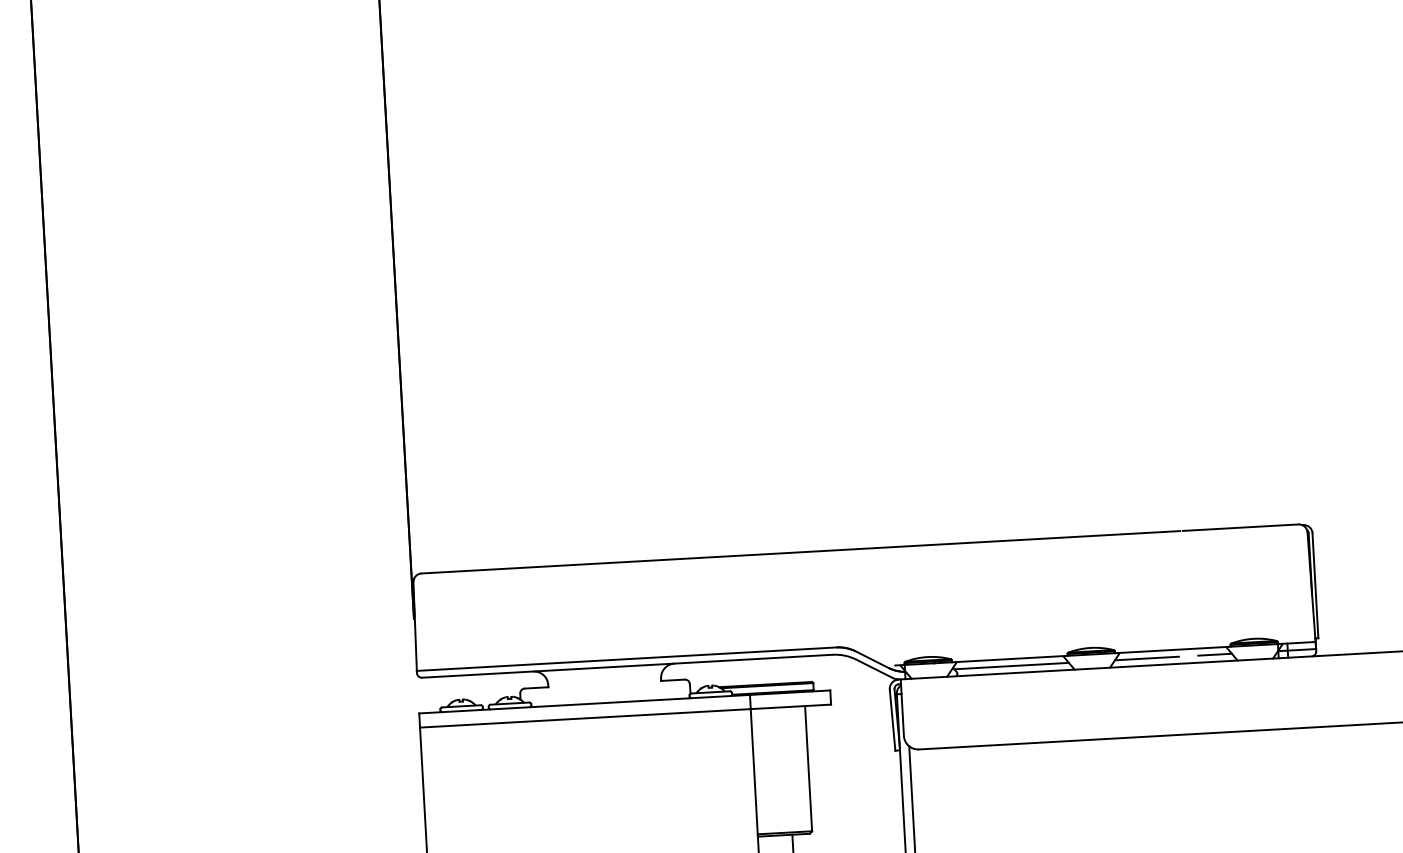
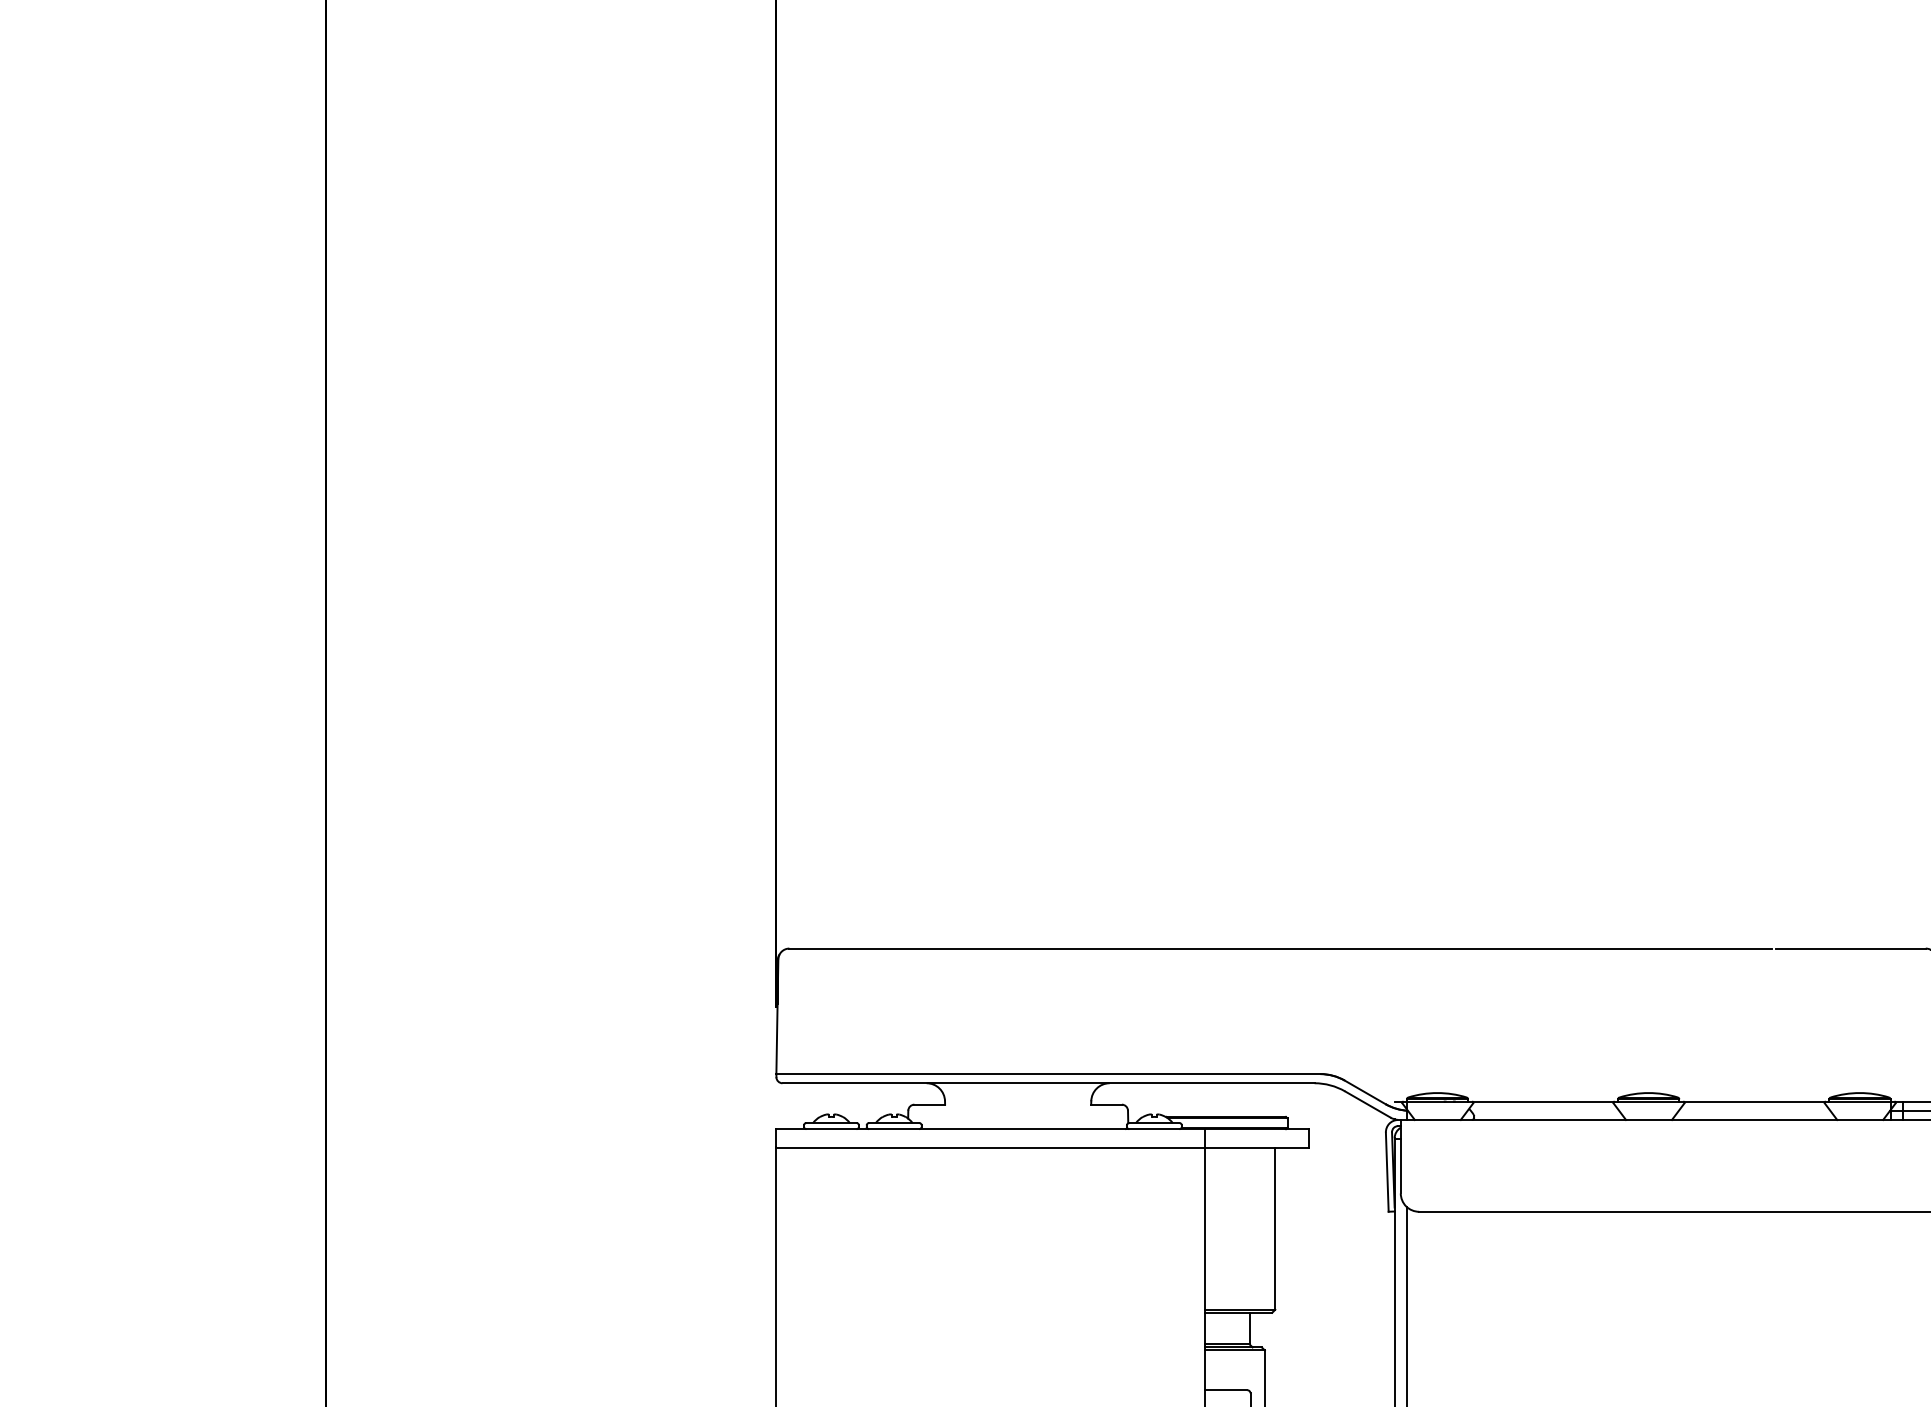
line: (1215, 654) -> (1808, 1110), removed
line: (1146, 658) -> (1719, 1110), removed
line: (1011, 665) -> (1544, 1110), removed

